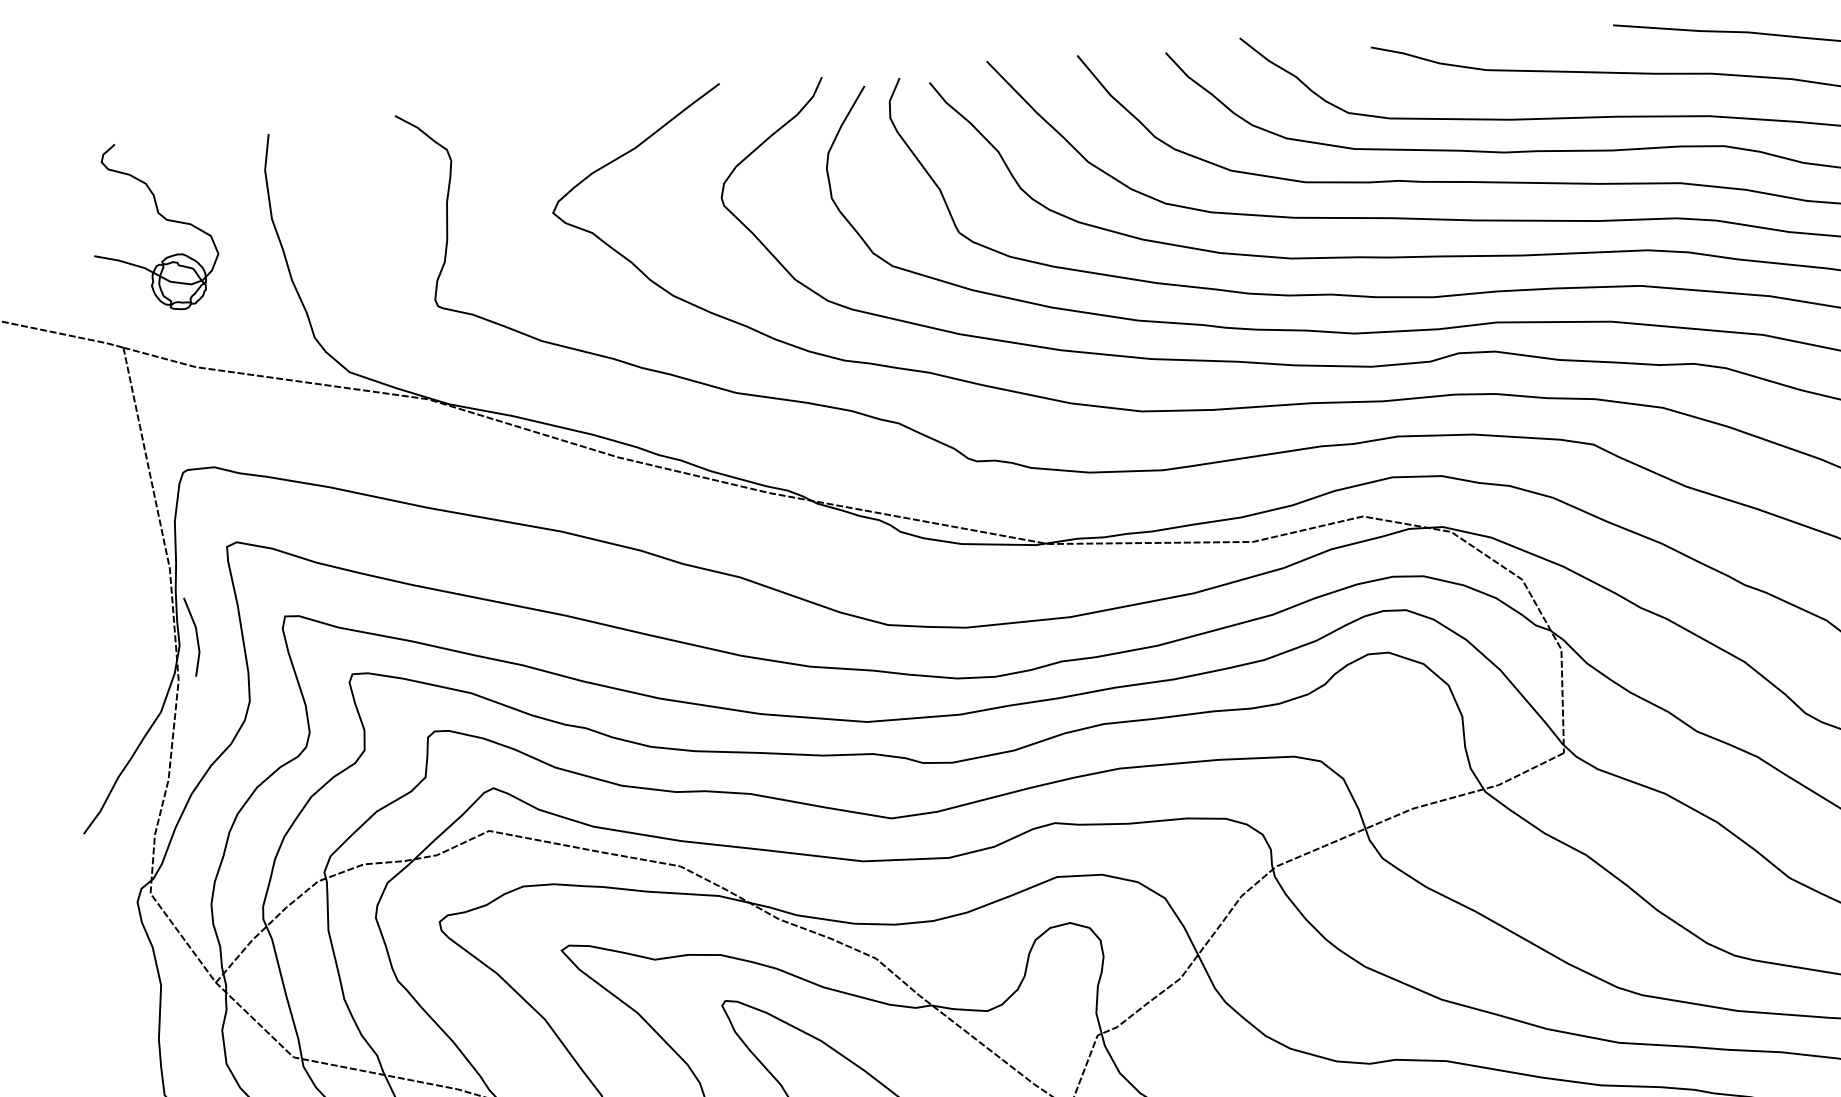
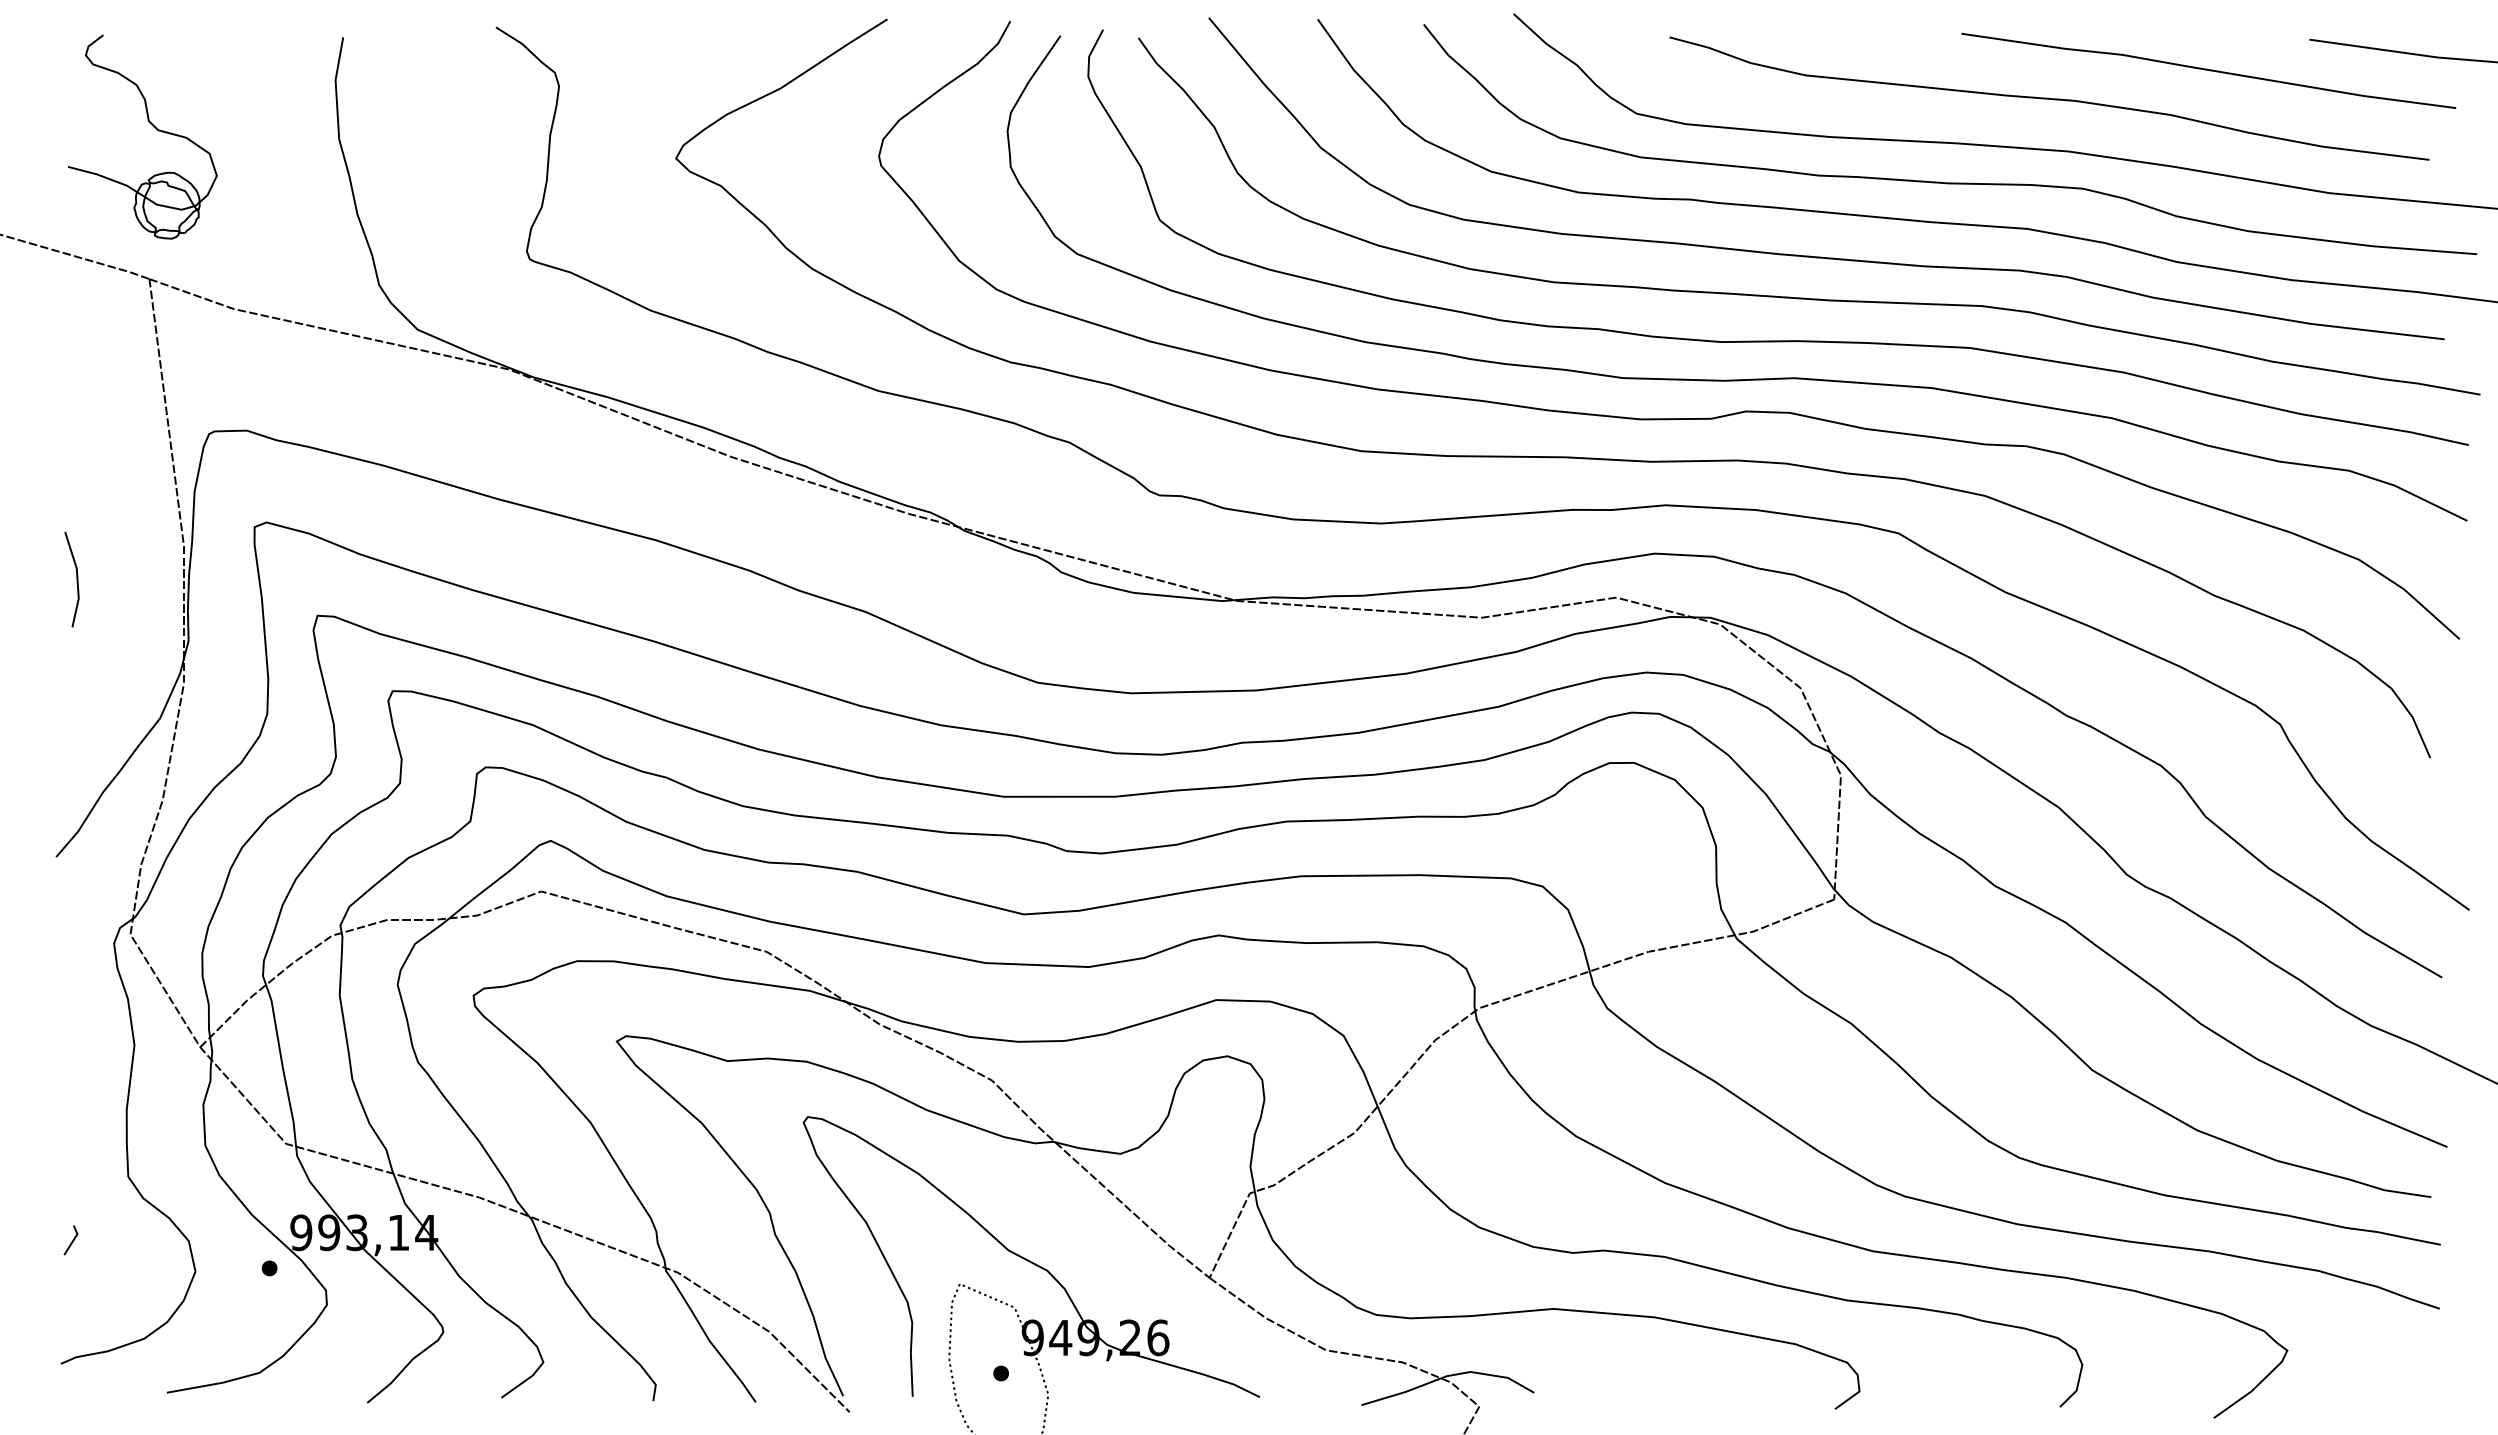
part: (160, 216) -> (151, 125), moved
line: (196, 636) -> (76, 579), moved

